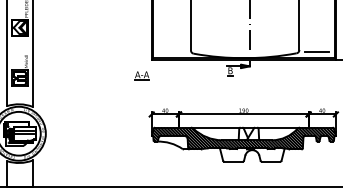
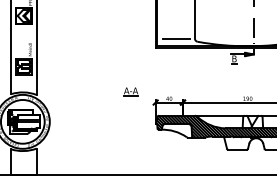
line: (172, 51) -> (176, 39), added
part: (141, 75) -> (130, 91), moved

